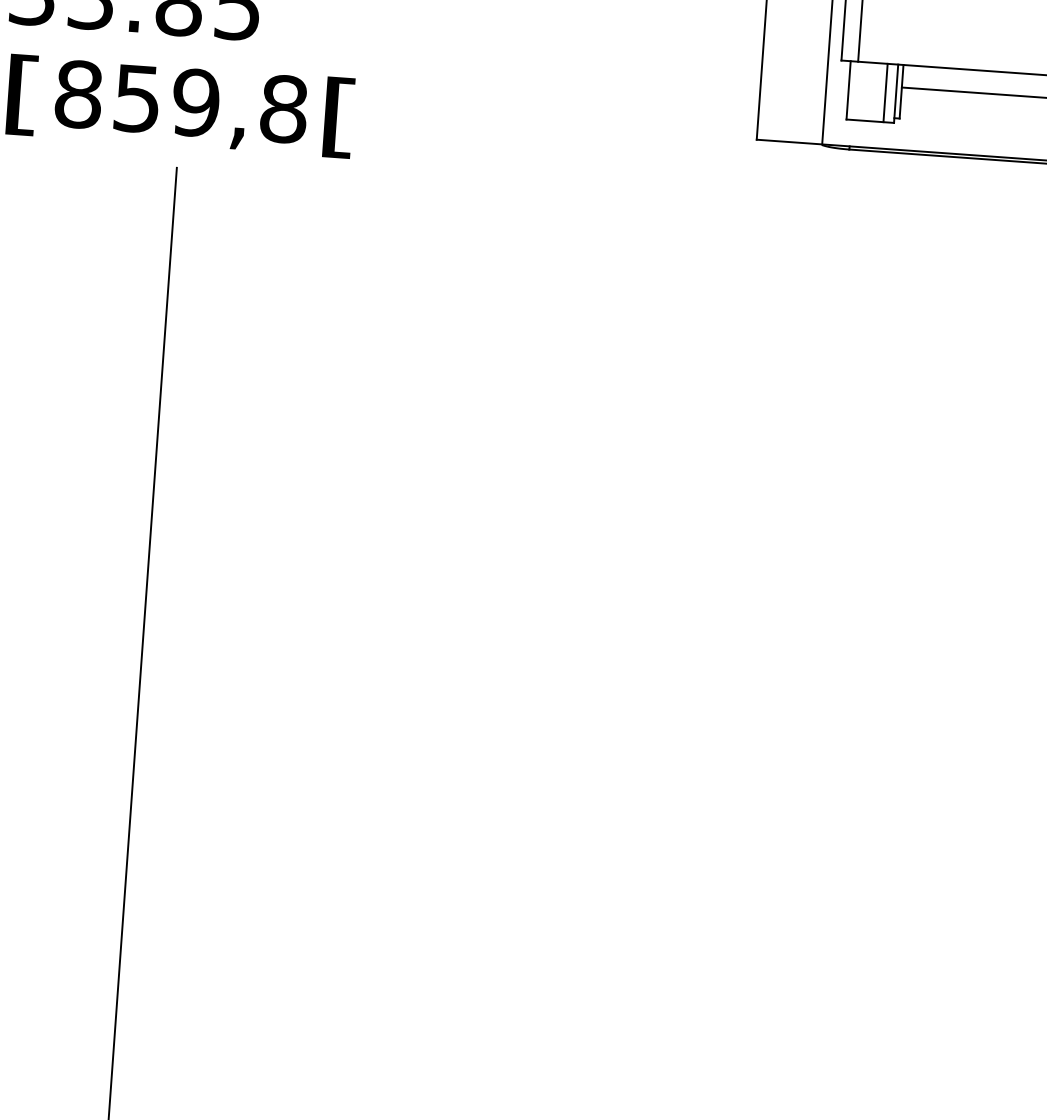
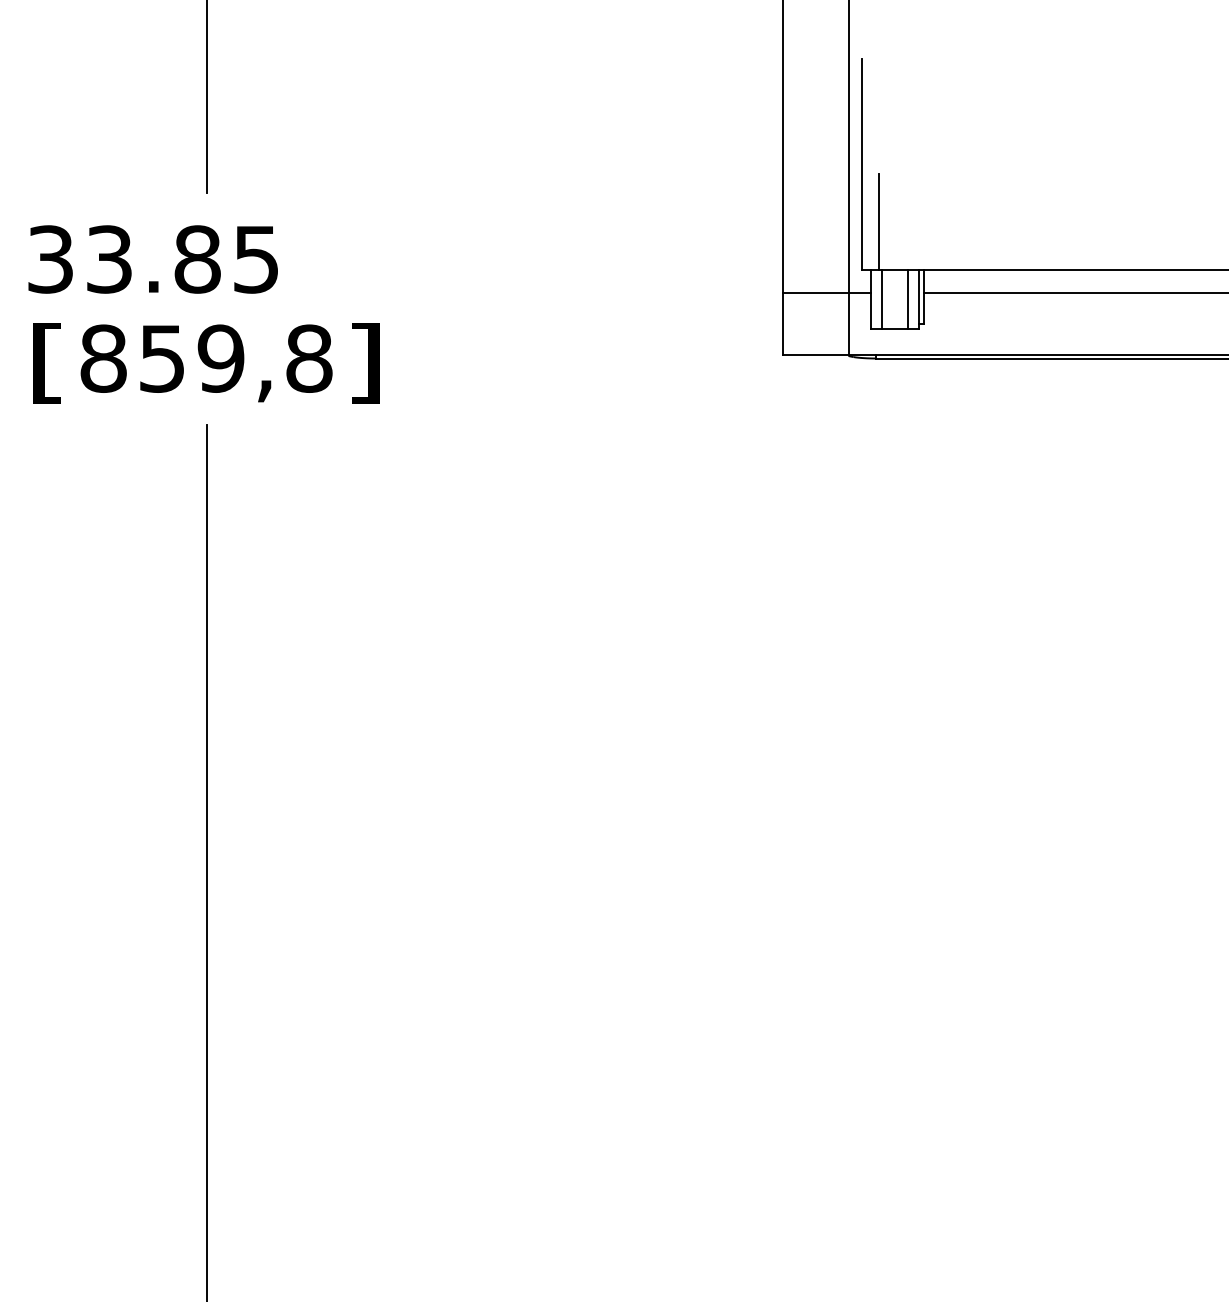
line: (805, 80) -> (827, 292), added
line: (858, 91) -> (881, 299), added
text: (339, 118) -> (365, 363), [ -> ]

